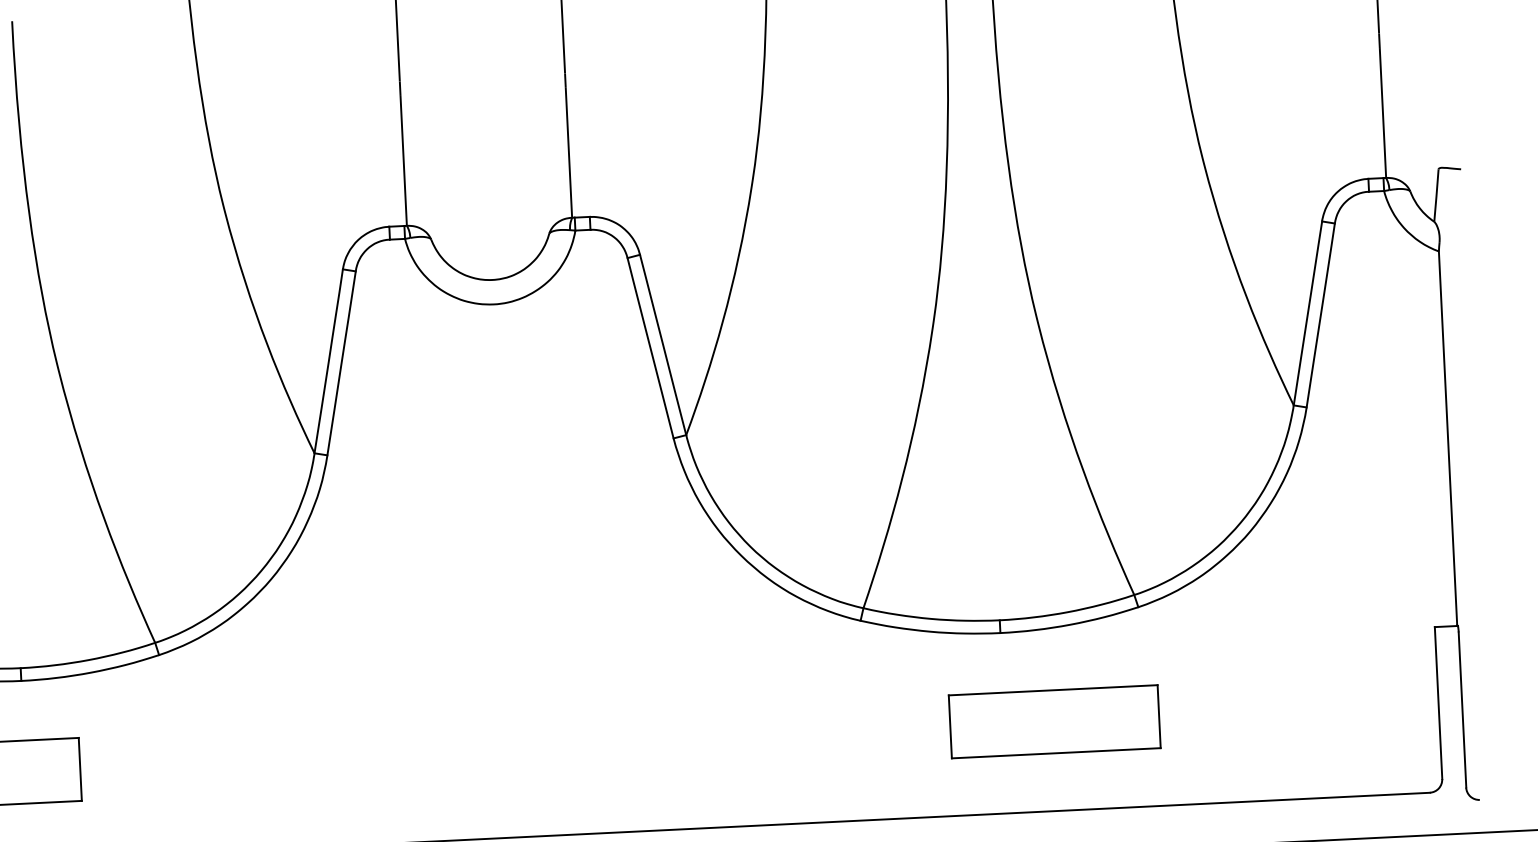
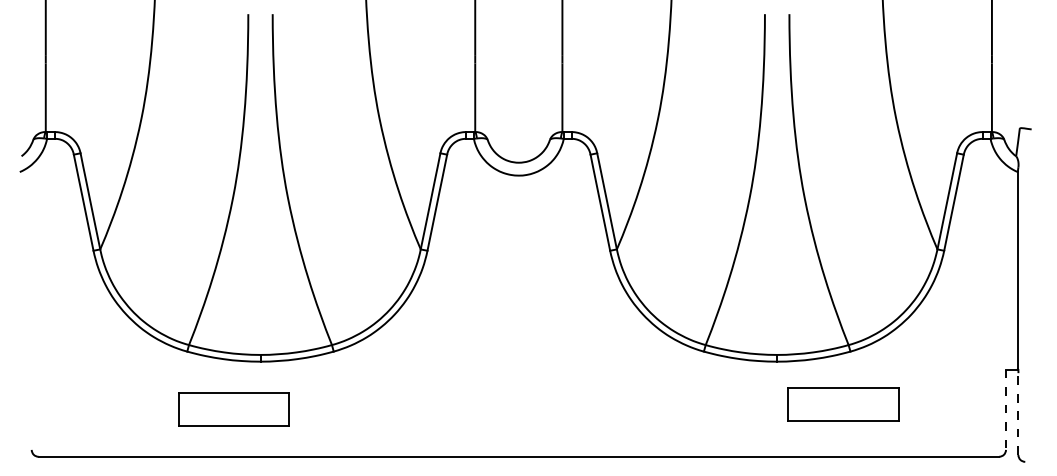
line: (1439, 704) -> (1006, 410), solid -> dashed
line: (1462, 710) -> (1018, 414), solid -> dashed
part: (1054, 721) -> (843, 404), moved

